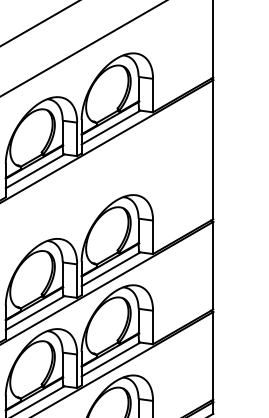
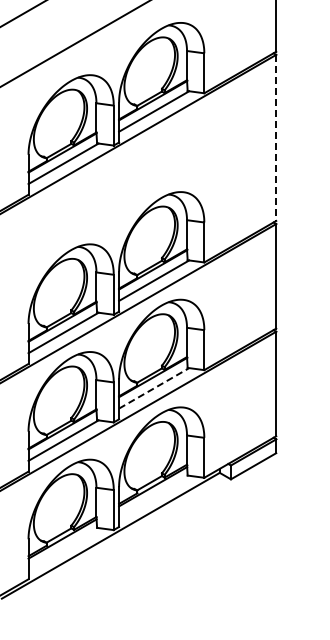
line: (213, 150) -> (276, 138), solid -> dashed
line: (111, 359) -> (154, 388), solid -> dashed

